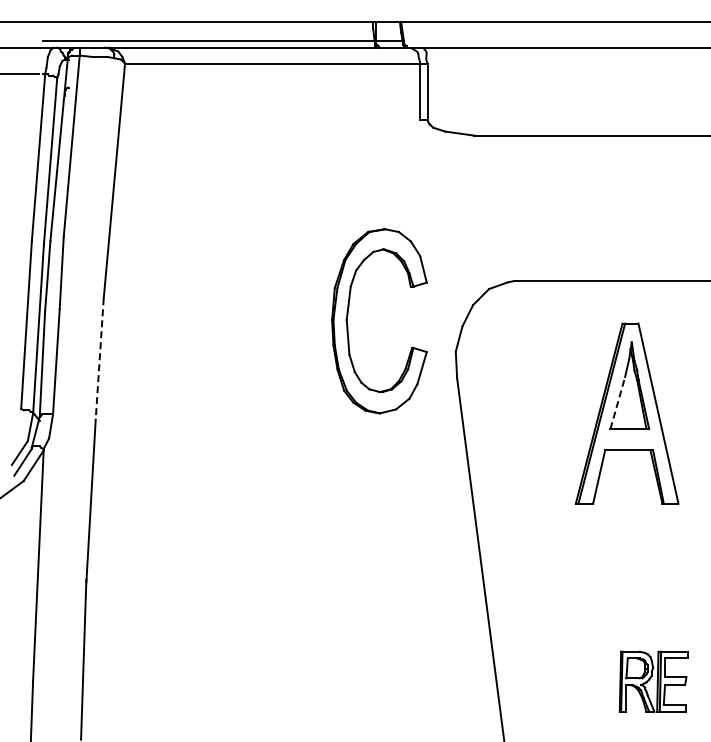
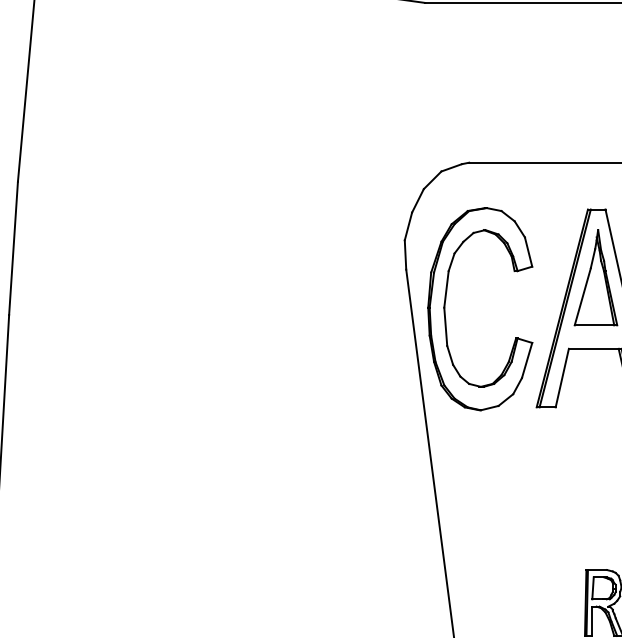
part: (348, 325) -> (446, 313), moved
line: (99, 359) -> (13, 248), dashed -> solid
line: (617, 402) -> (582, 296), dashed -> solid

